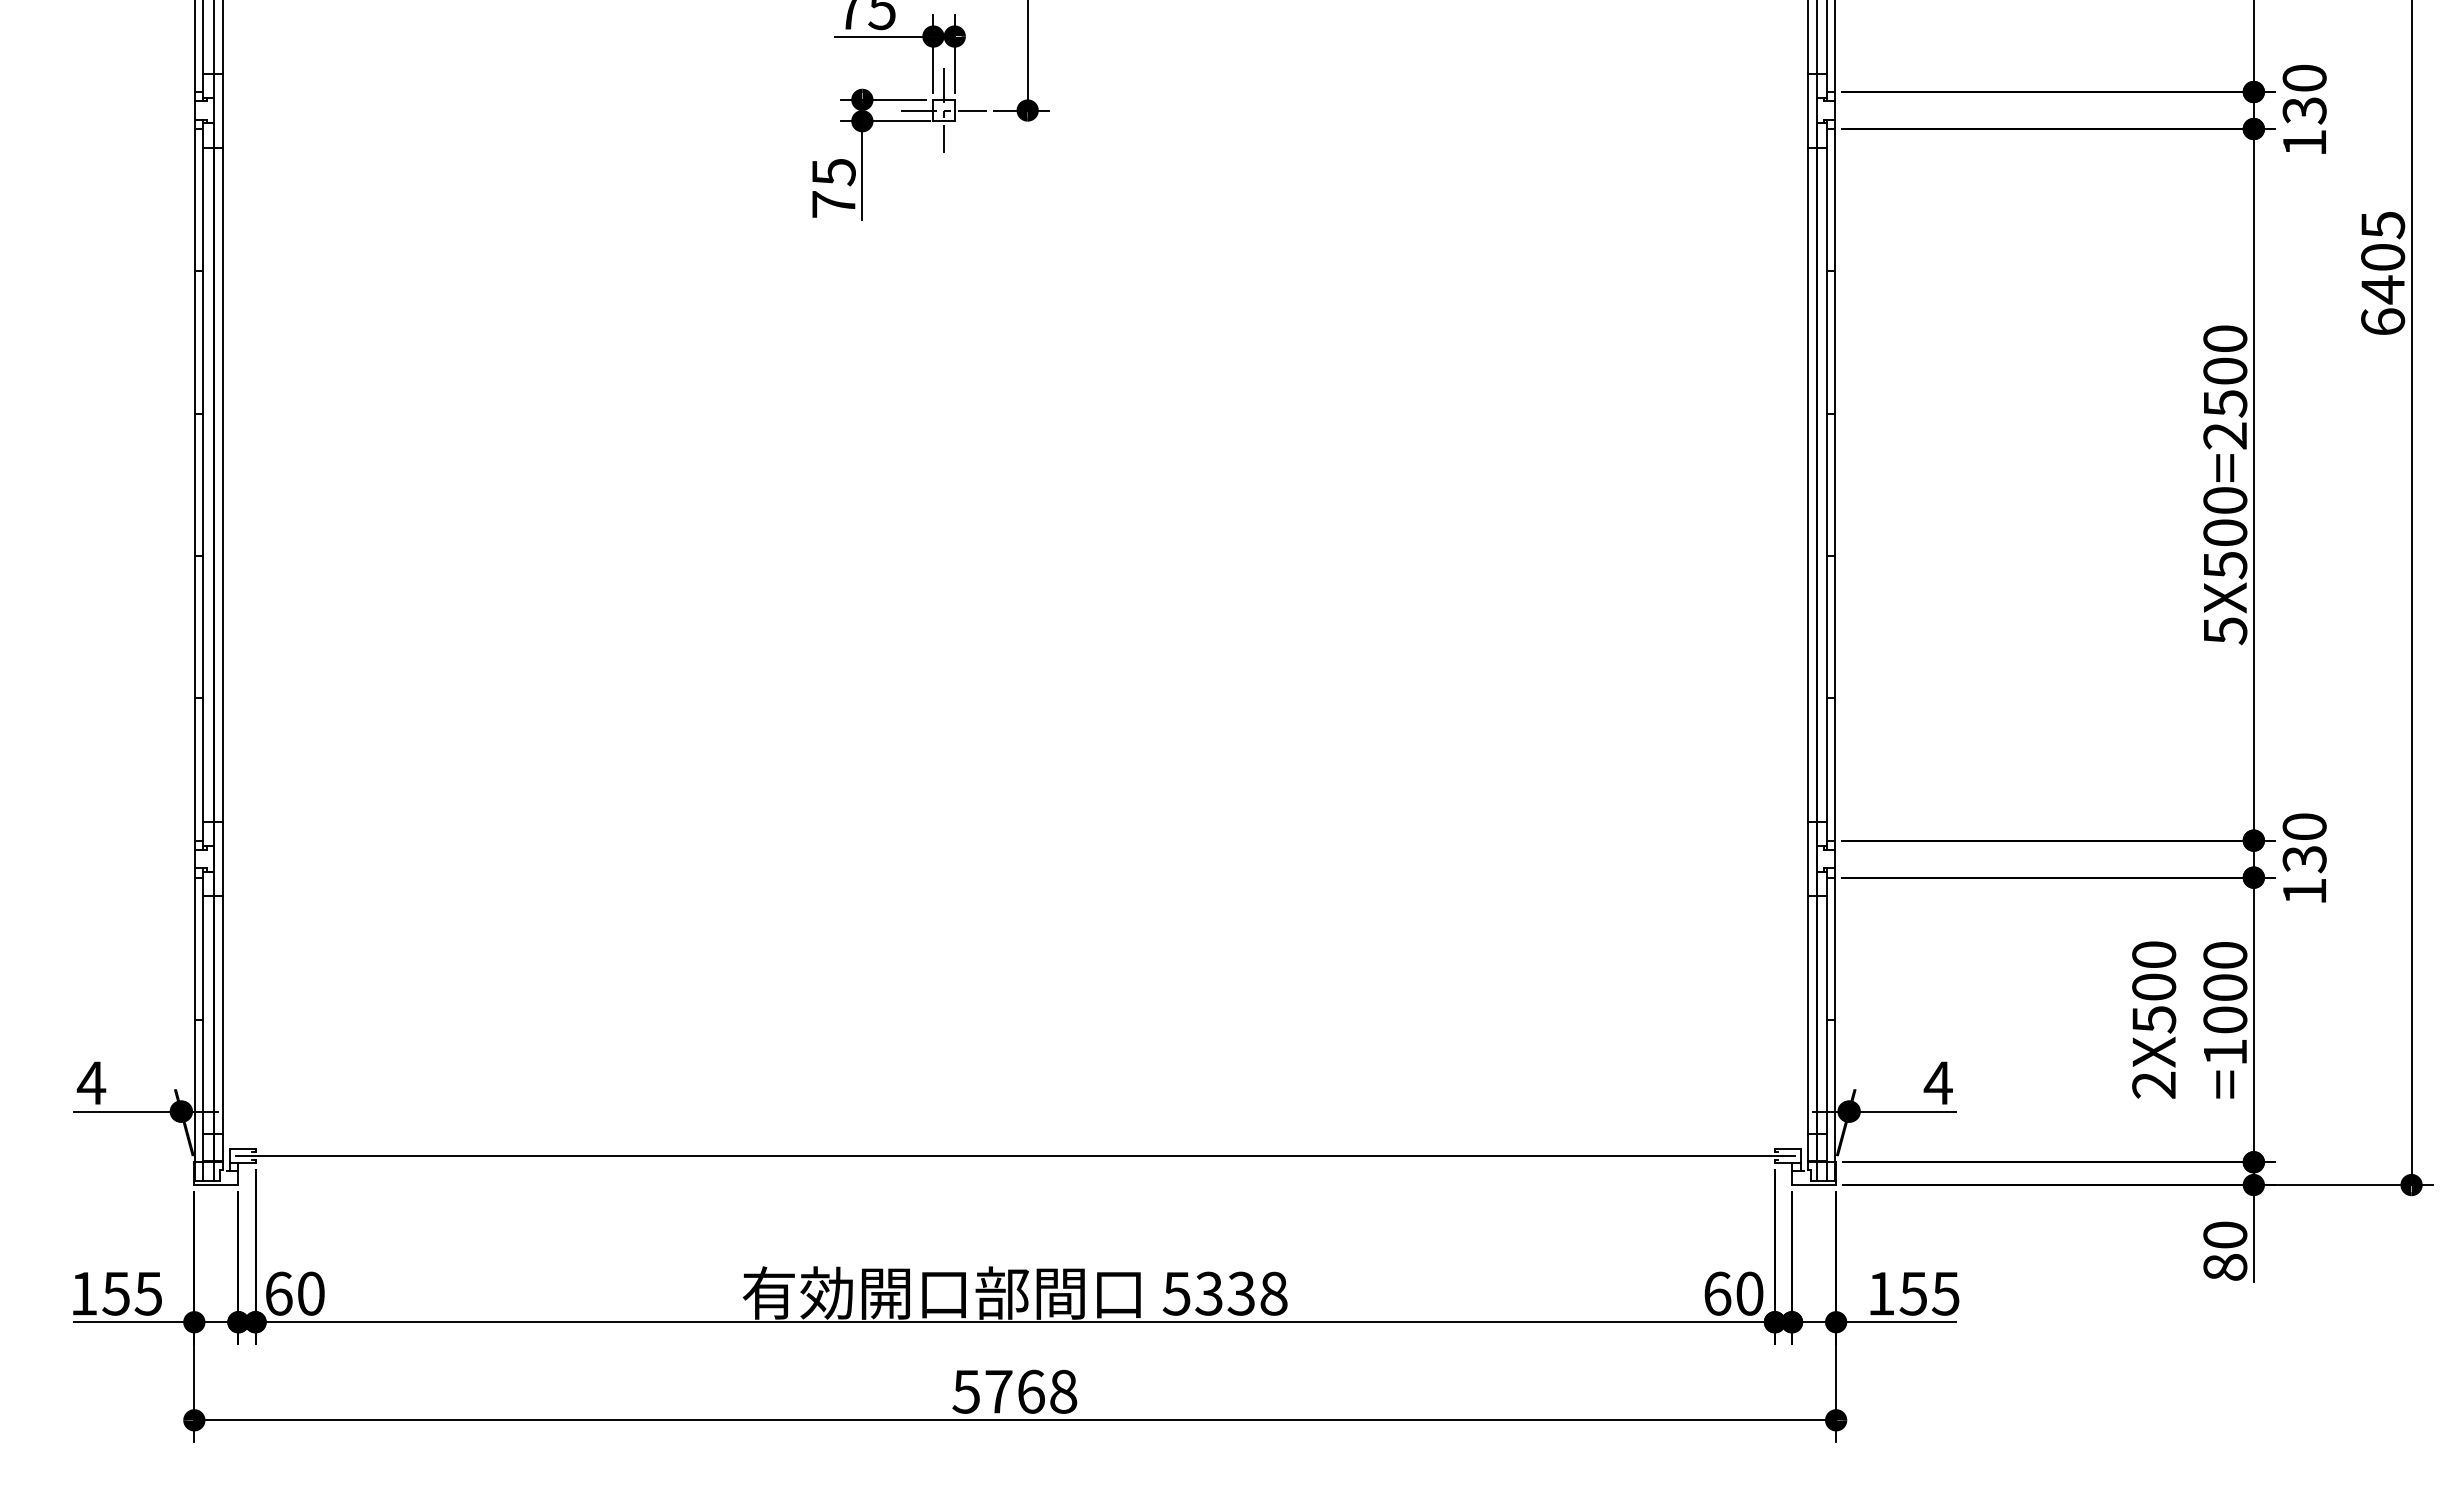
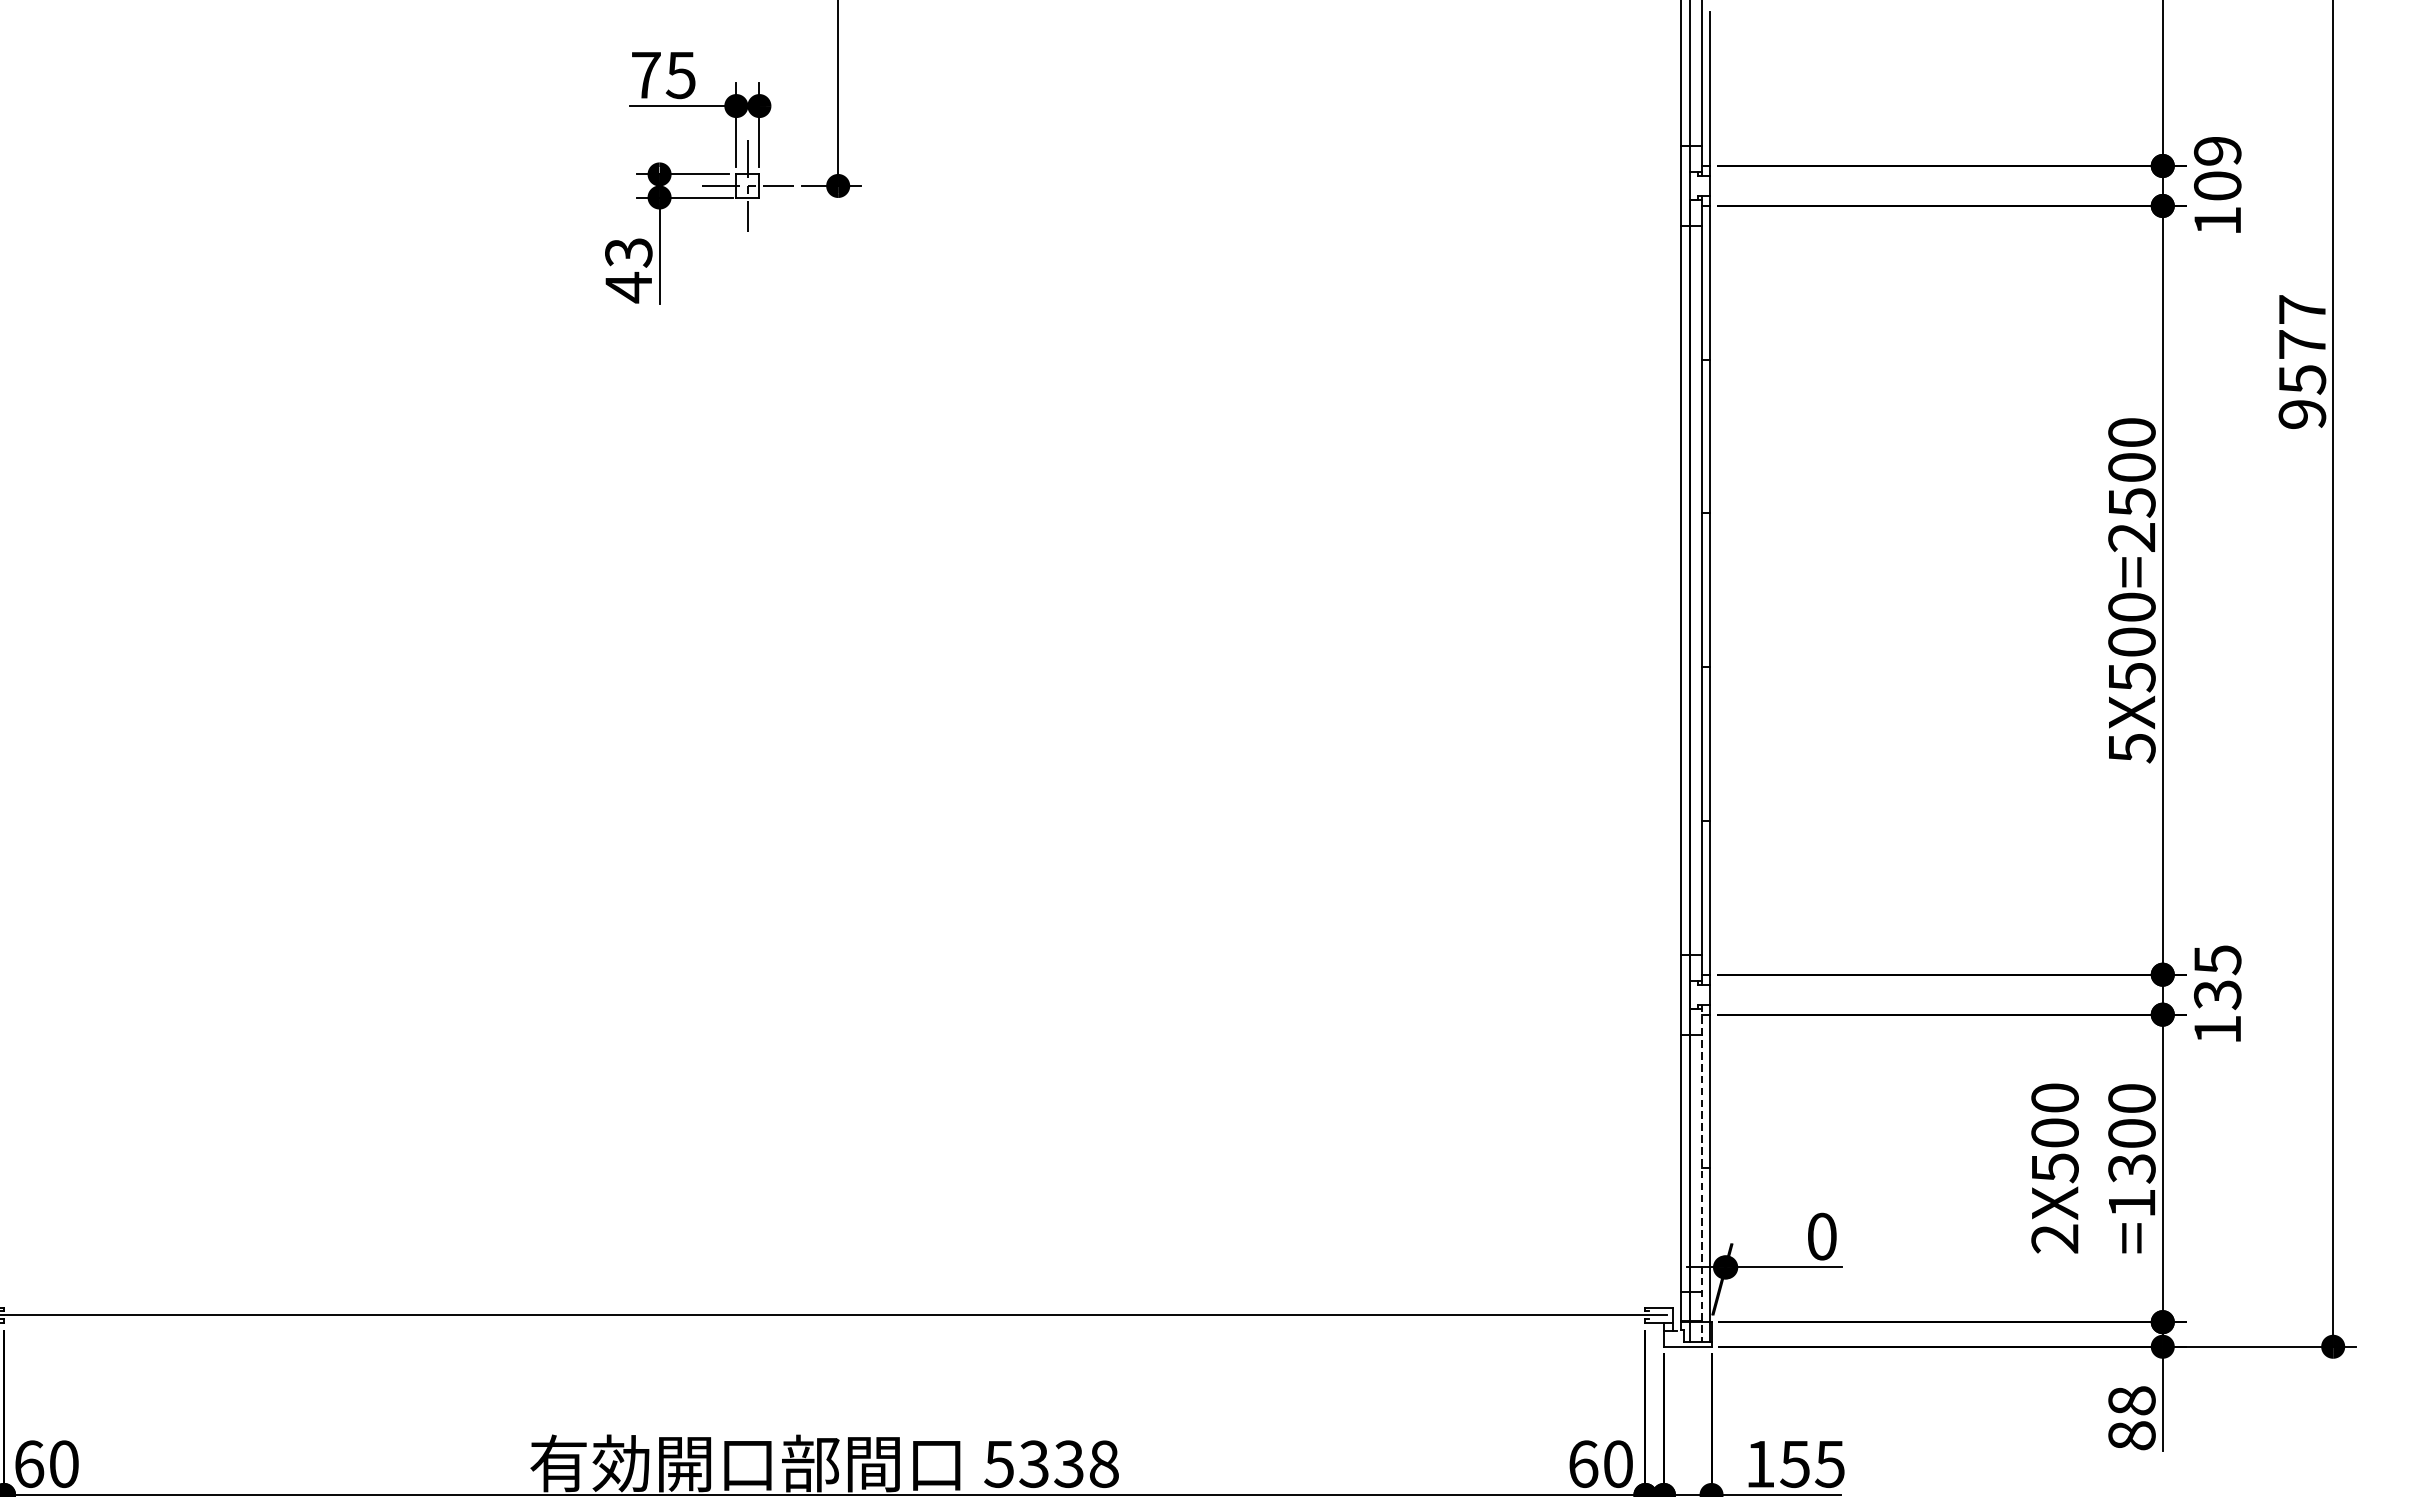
text: (2304, 94) -> (2217, 168), 130 -> 109
text: (833, 189) -> (628, 271), 75 -> 43
text: (2383, 273) -> (2302, 362), 6405 -> 9577
text: (2304, 827) -> (2217, 960), 130 -> 135
text: (2225, 1020) -> (2132, 1169), =1000 -> =1300
line: (1827, 1024) -> (1702, 1173), solid -> dashed
text: (1937, 1083) -> (1821, 1237), 4 -> 0
text: (2225, 1234) -> (2132, 1400), 80 -> 88

